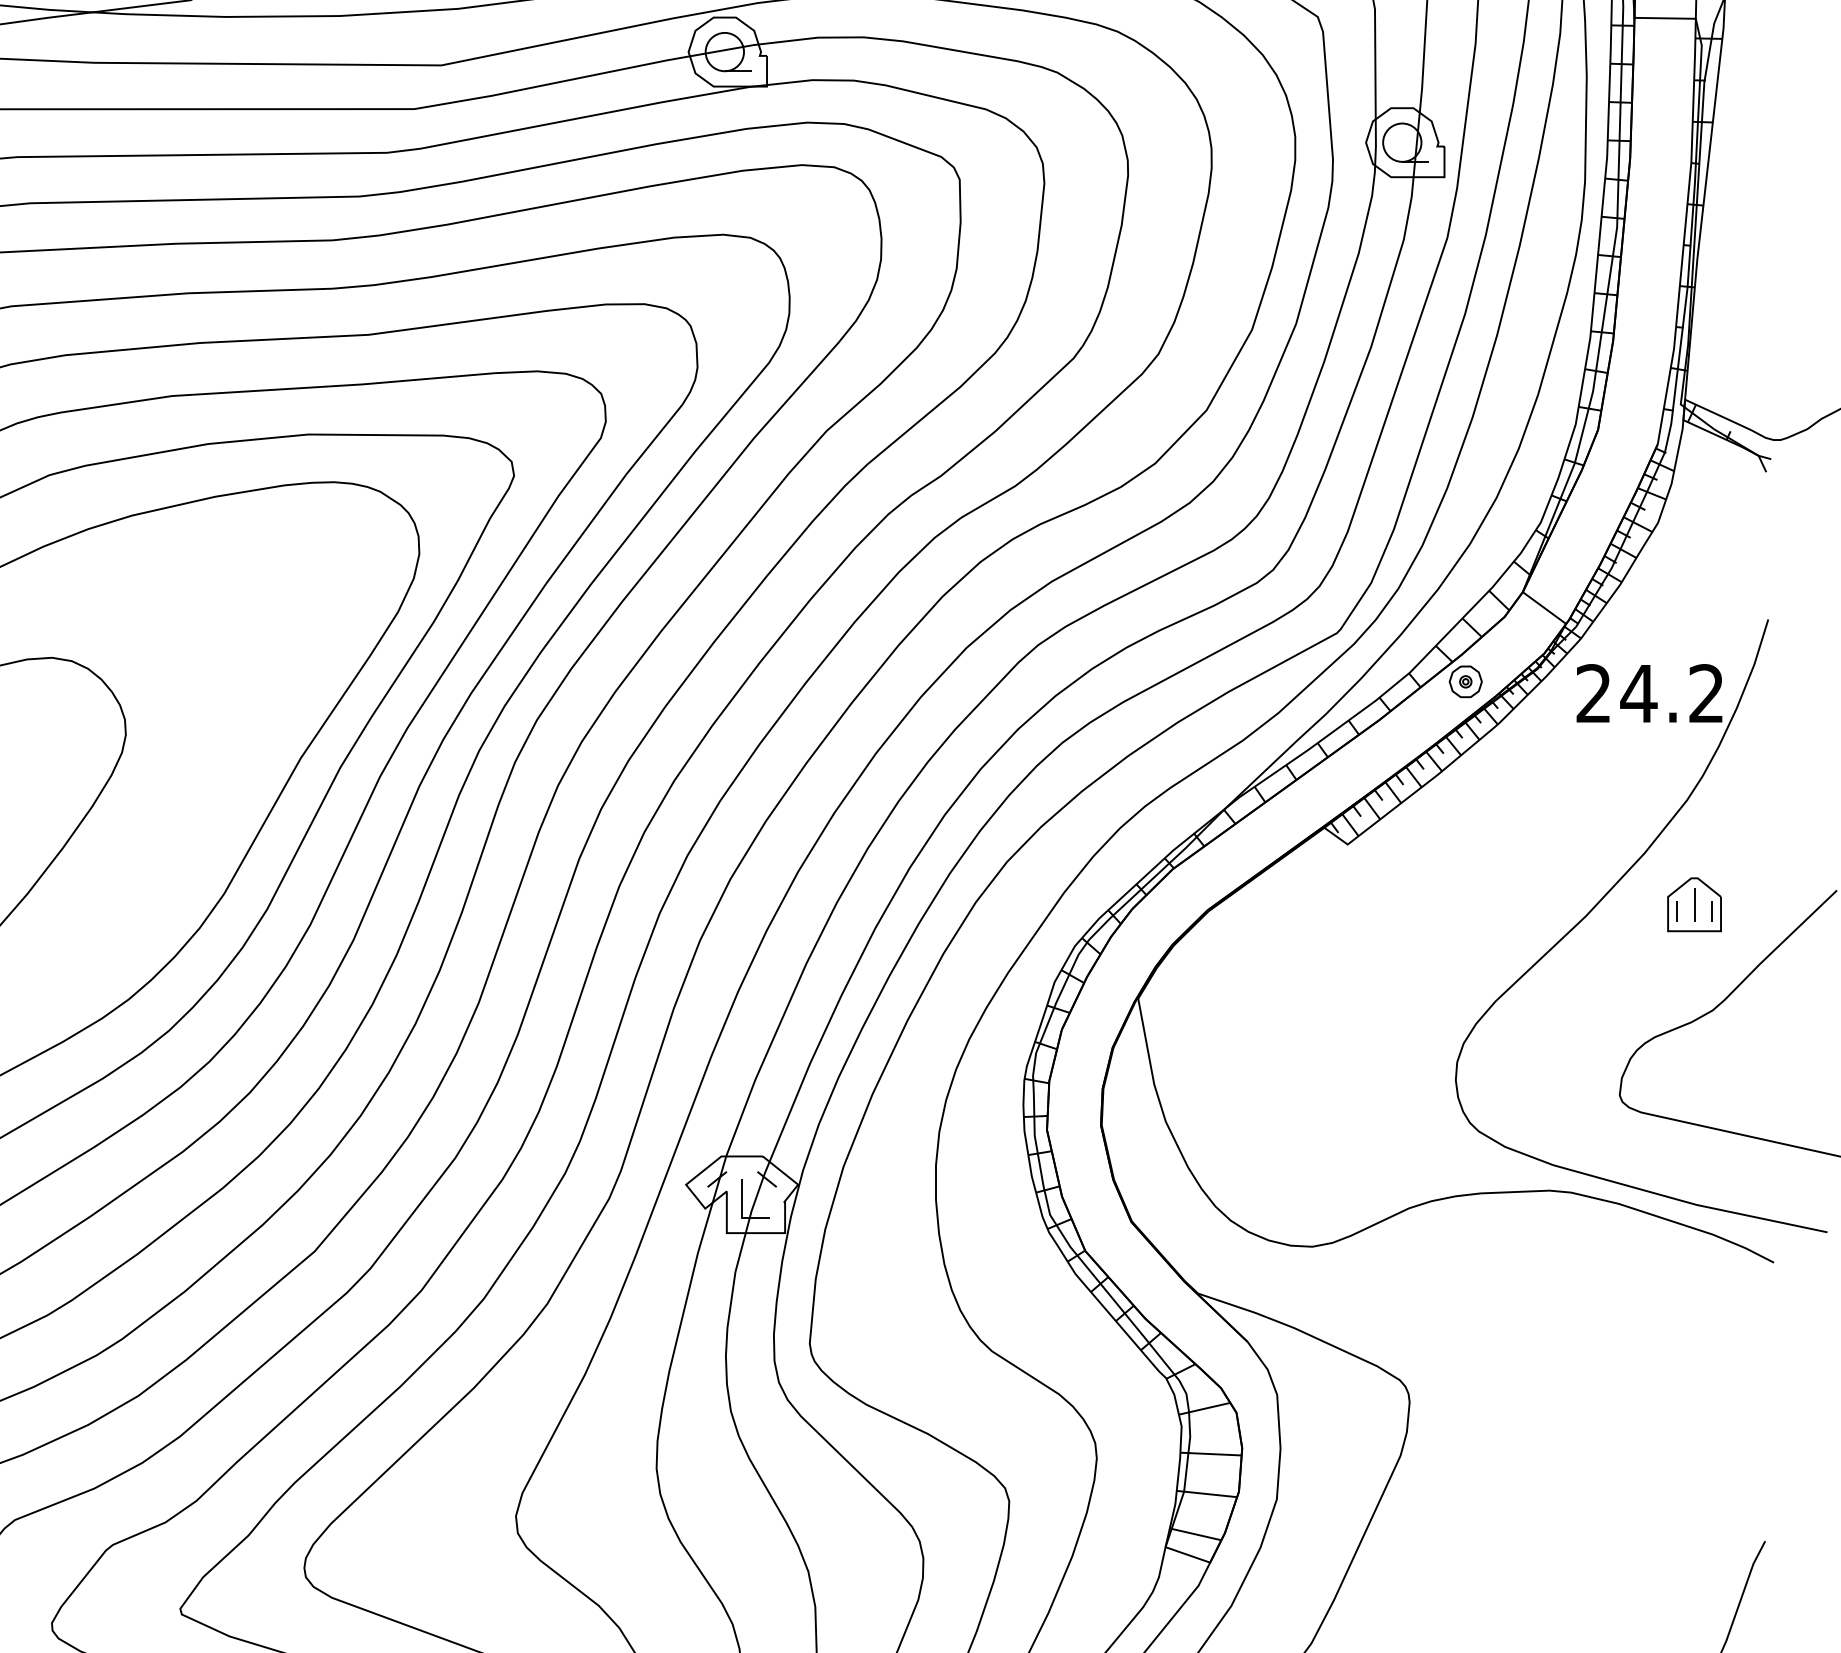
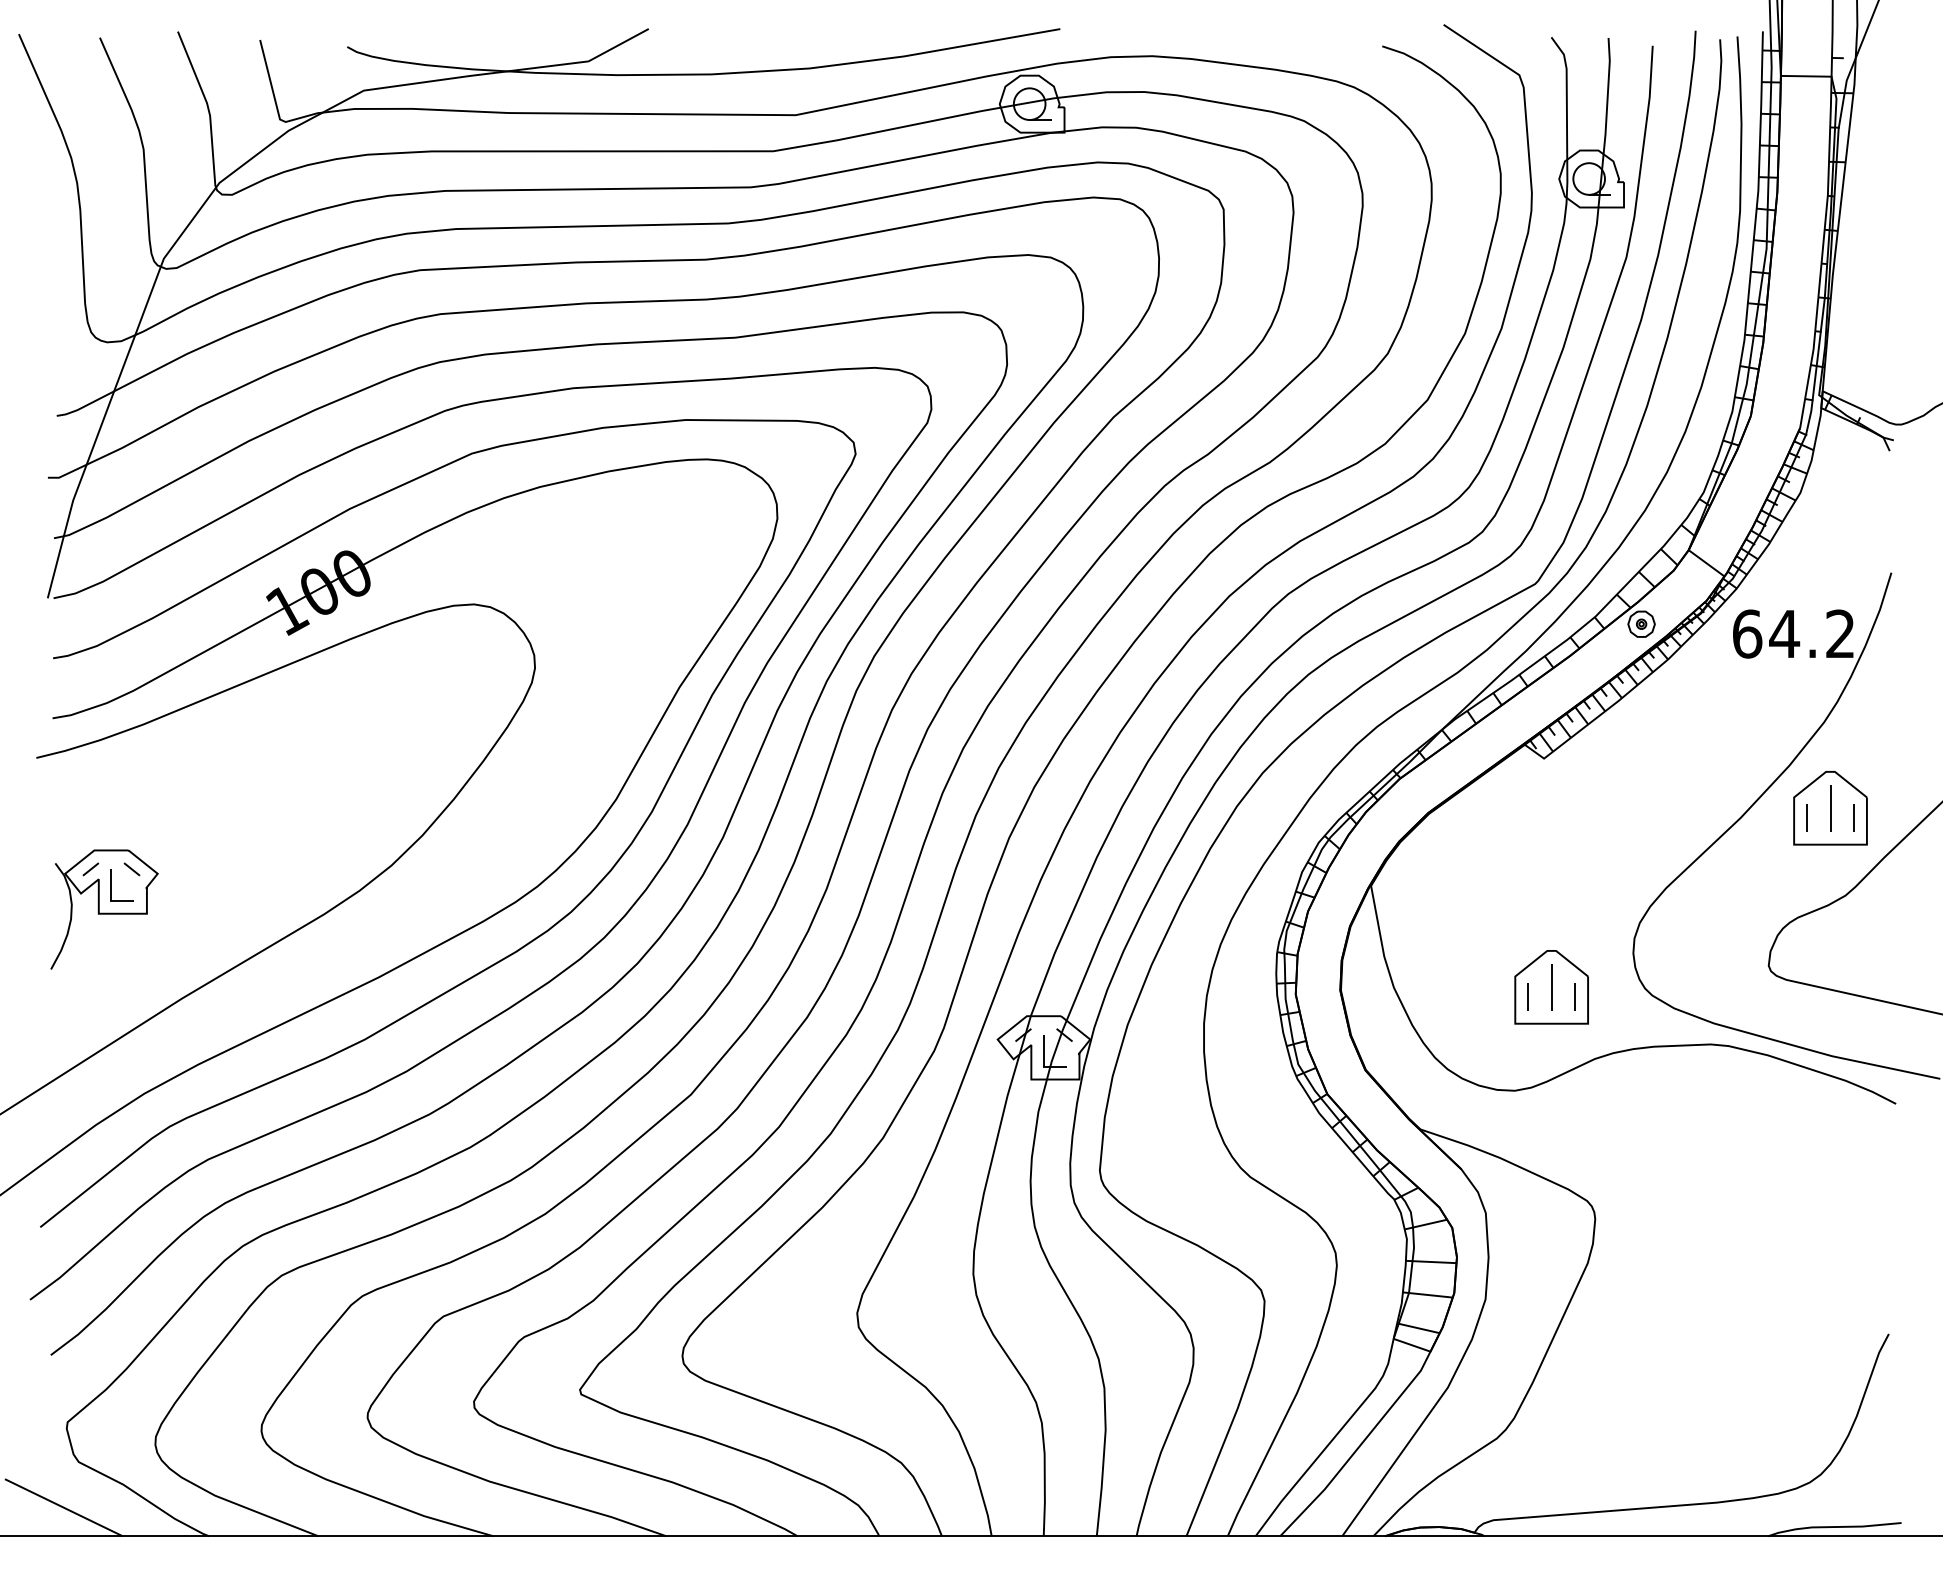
text: (1594, 693) -> (1747, 633), 24.2 -> 64.2
part: (1694, 904) -> (1830, 808), size x1.67
part: (1356, 1121) -> (1551, 987), added

